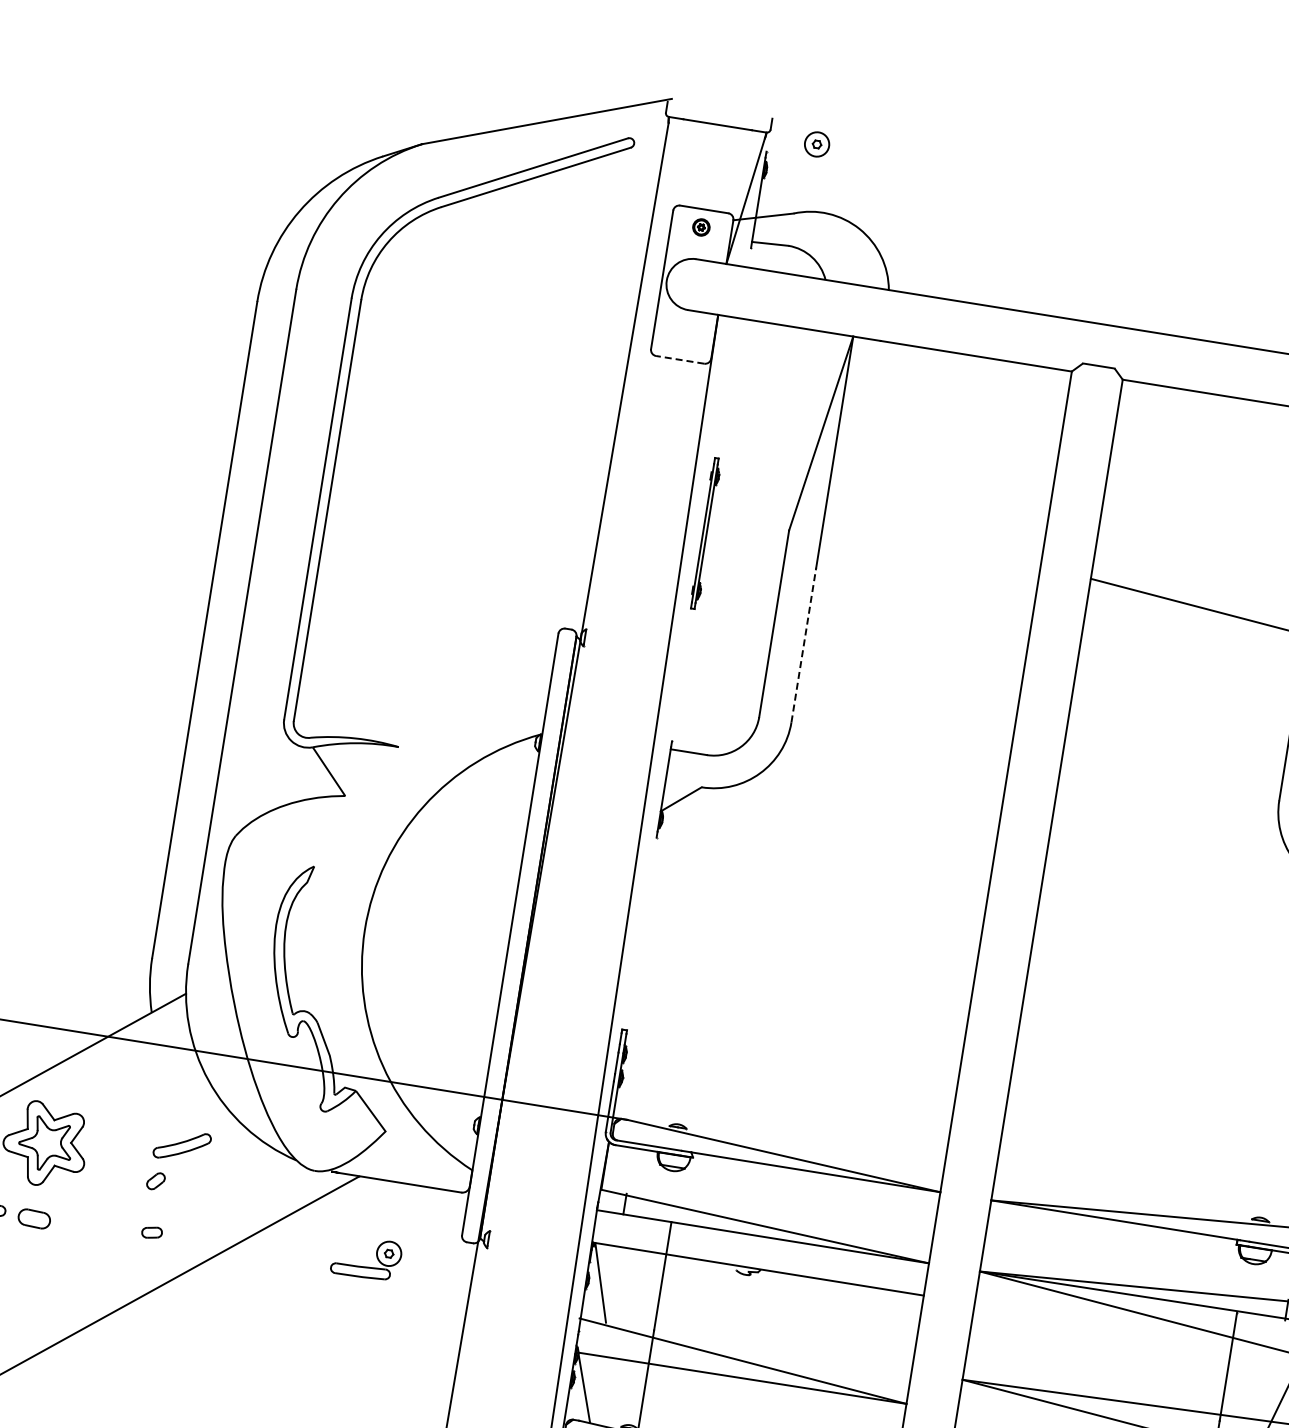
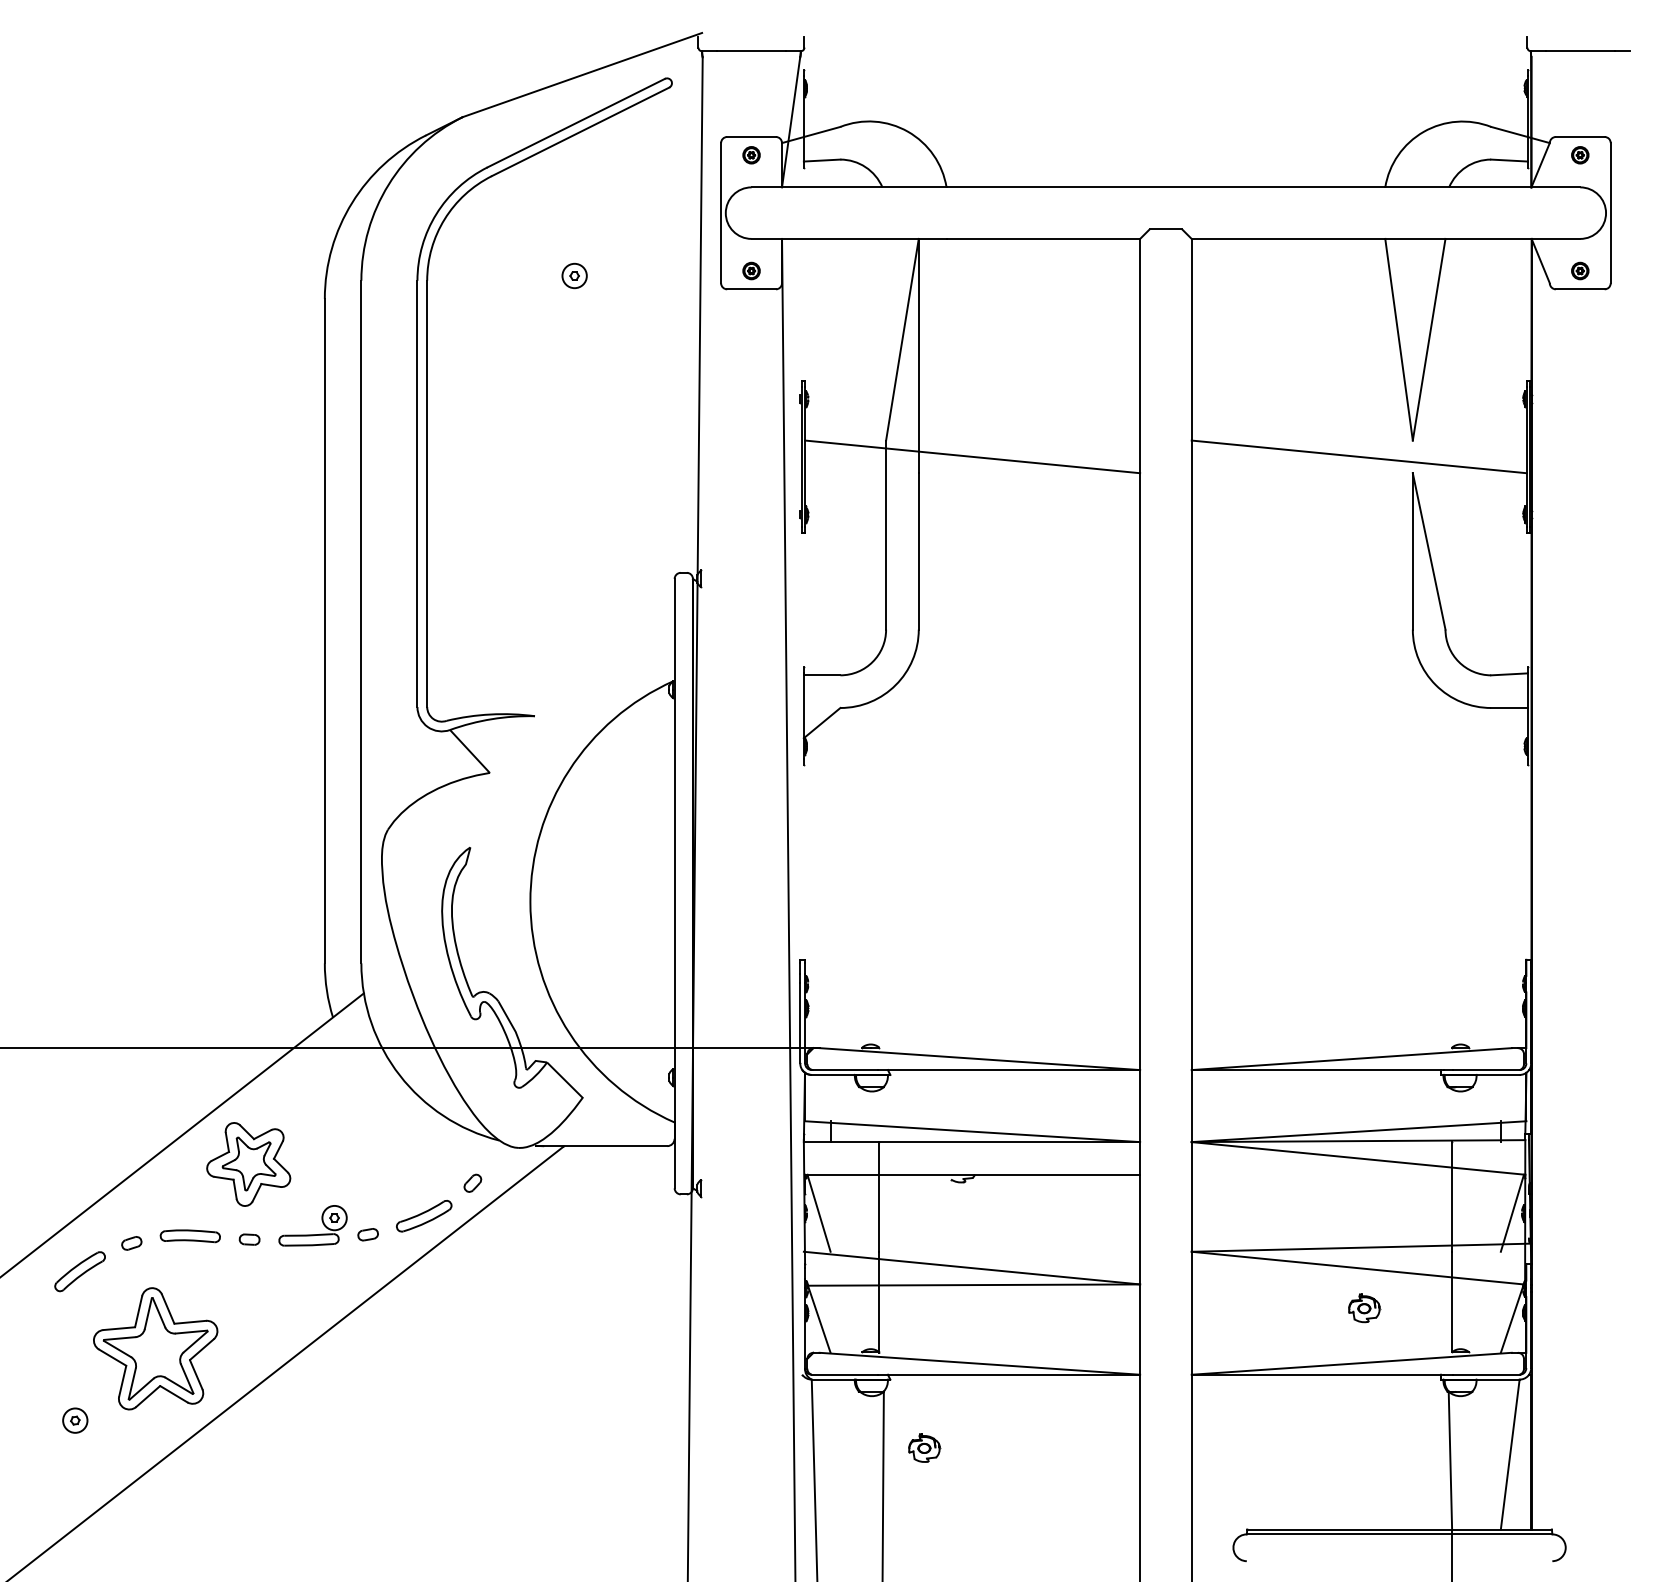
part: (816, 143) -> (574, 275), moved
part: (683, 341) -> (751, 270), added
line: (680, 360) -> (751, 289), dashed -> solid
line: (871, 559) -> (972, 456), added
line: (803, 644) -> (918, 550), dashed -> solid
part: (182, 1146) -> (424, 1216), moved
part: (155, 1180) -> (472, 1182), moved
part: (34, 1218) -> (249, 1239), size x0.62
part: (364, 1266) -> (312, 1234), moved

